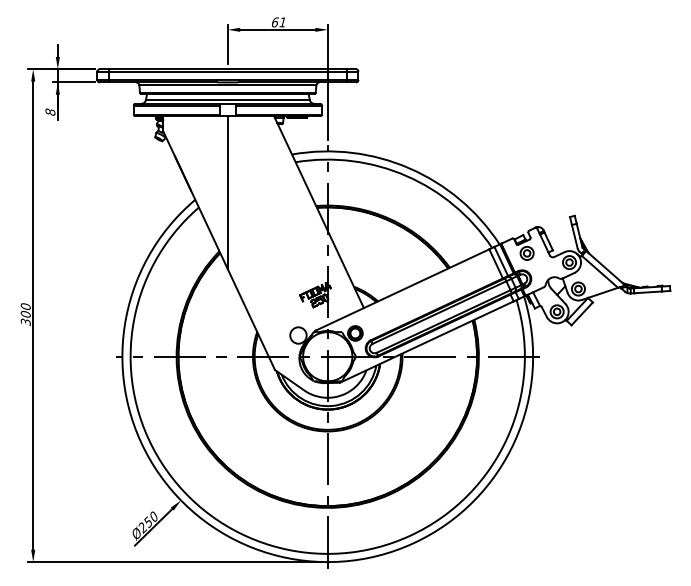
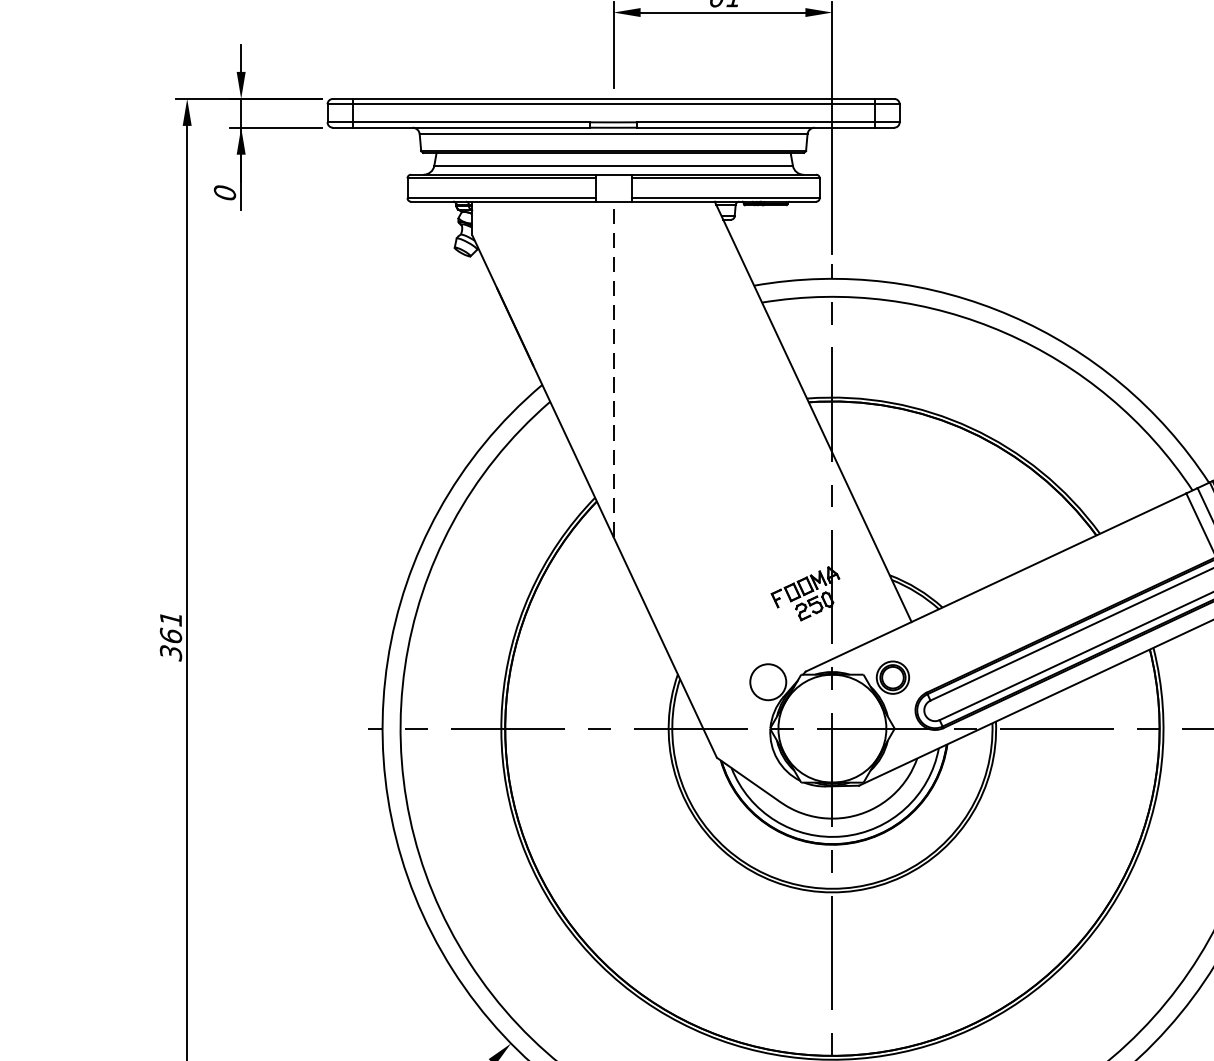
text: (50, 111) -> (225, 191), 8 -> 0
line: (227, 192) -> (612, 368), solid -> dashed
text: (25, 309) -> (170, 625), 300 -> 361

